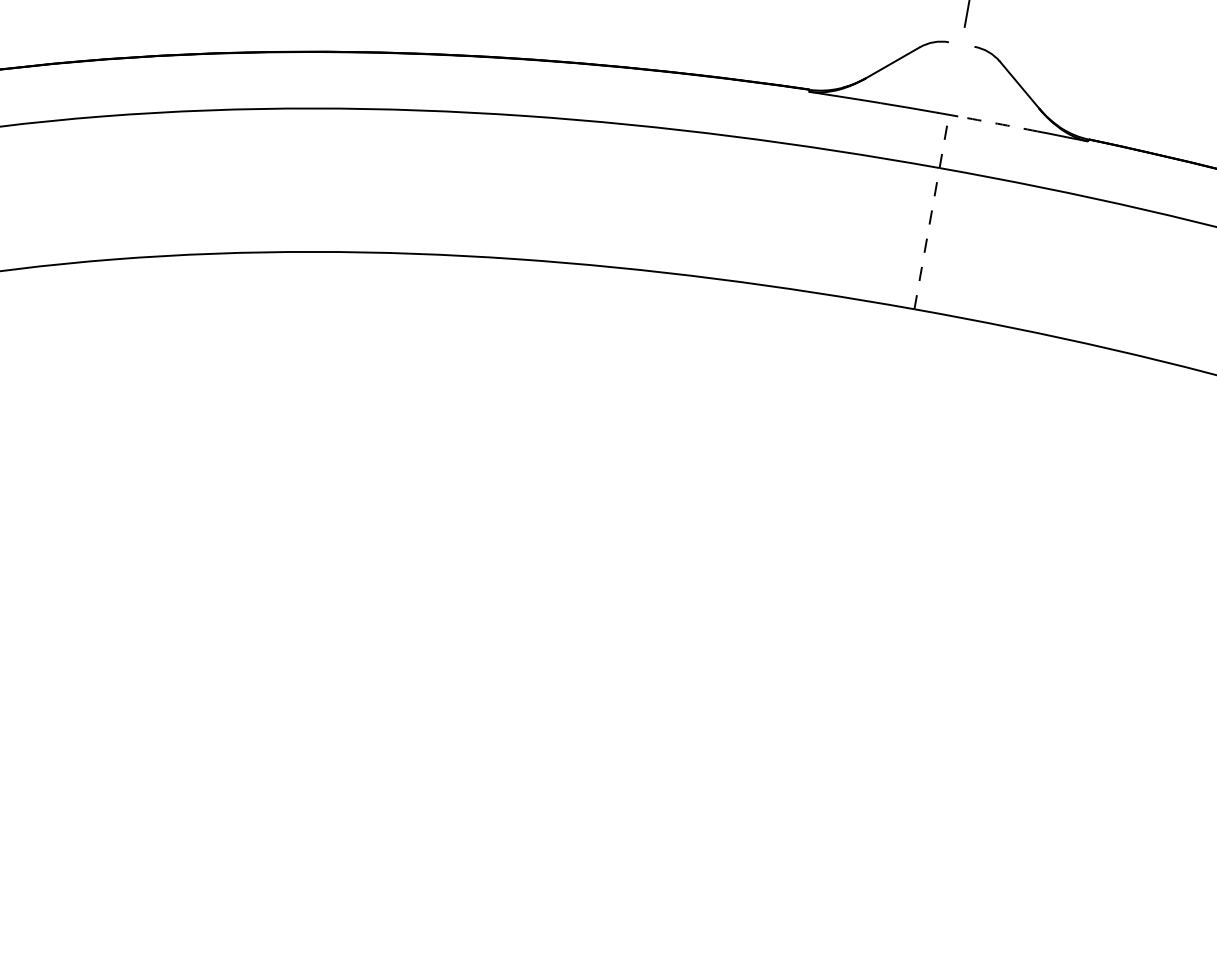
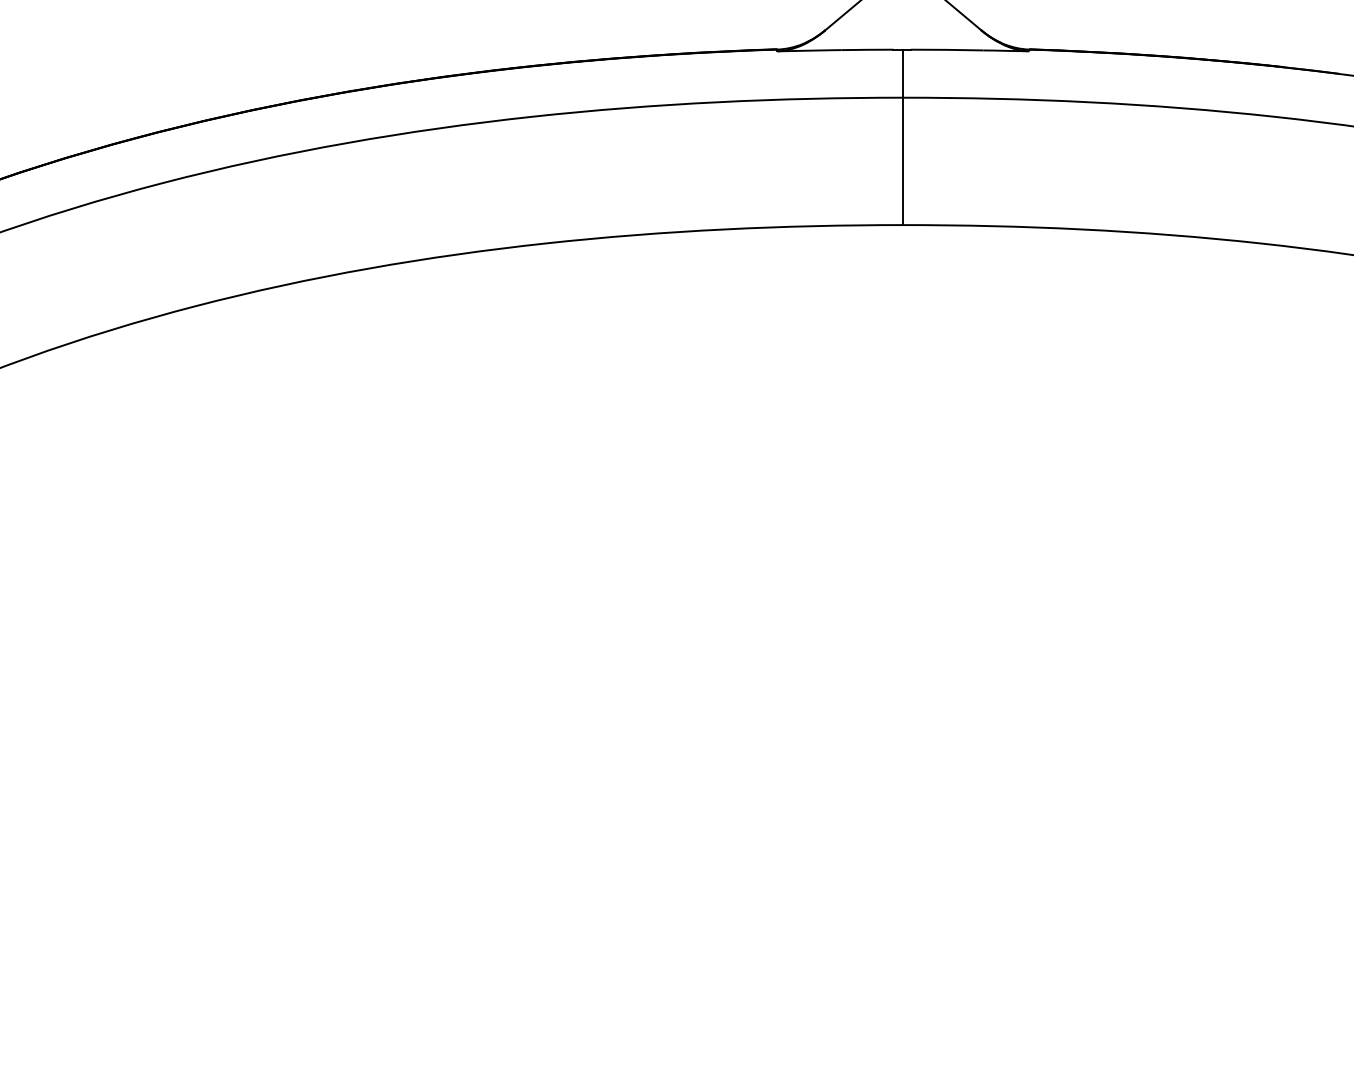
arc: (998, 123) -> (947, 49), dashed -> solid
line: (931, 212) -> (903, 137), dashed -> solid

